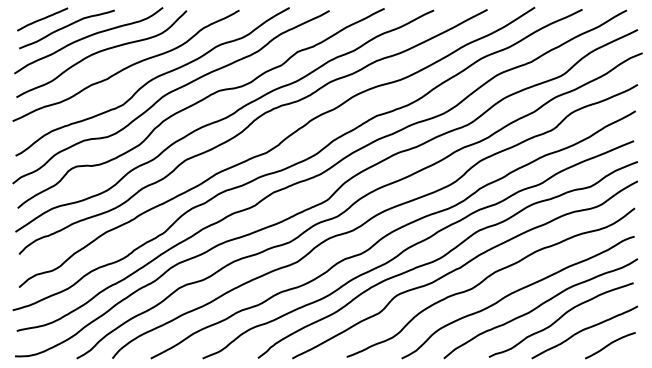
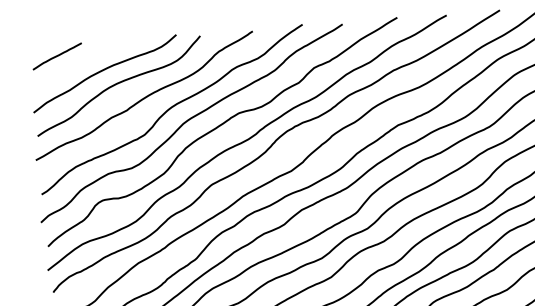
curve: (66, 27) -> (81, 62), removed

